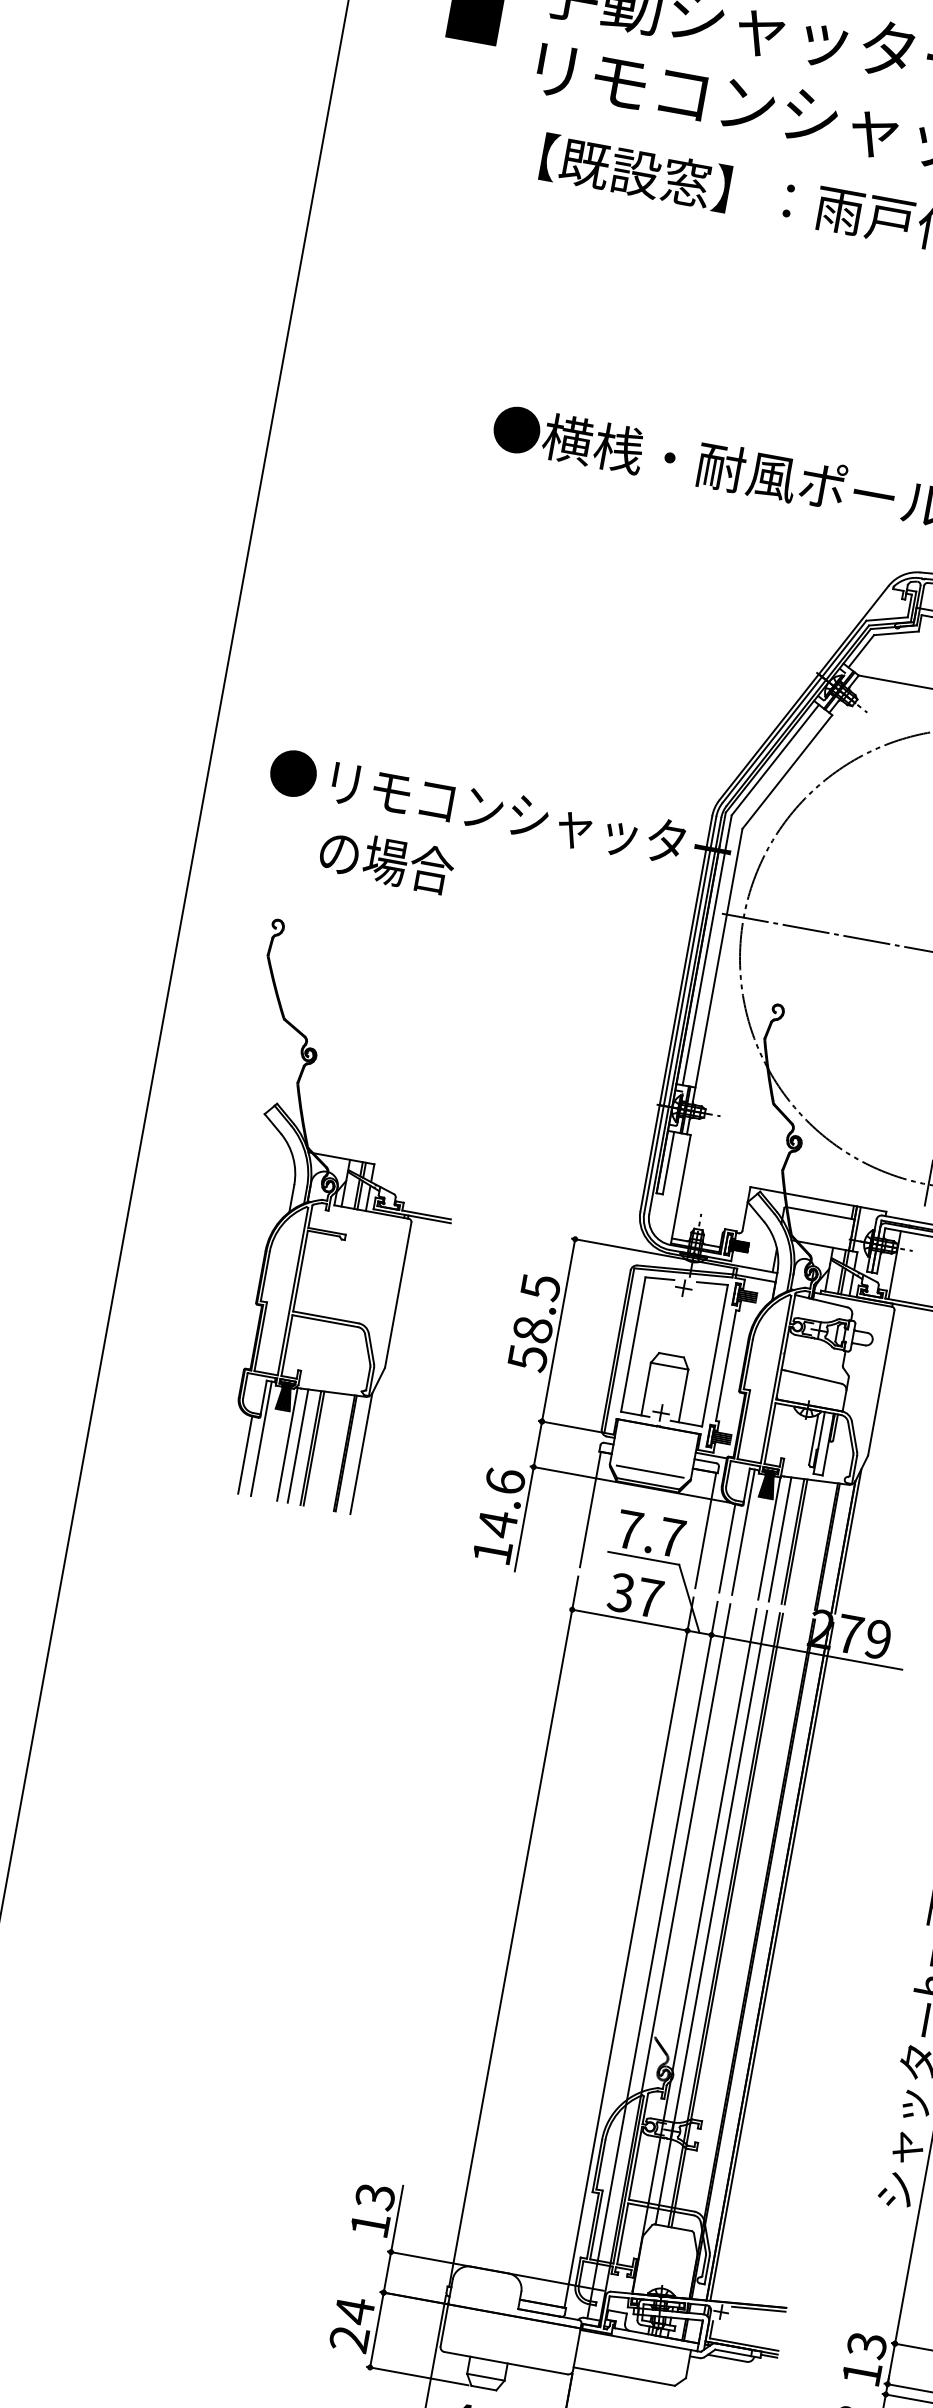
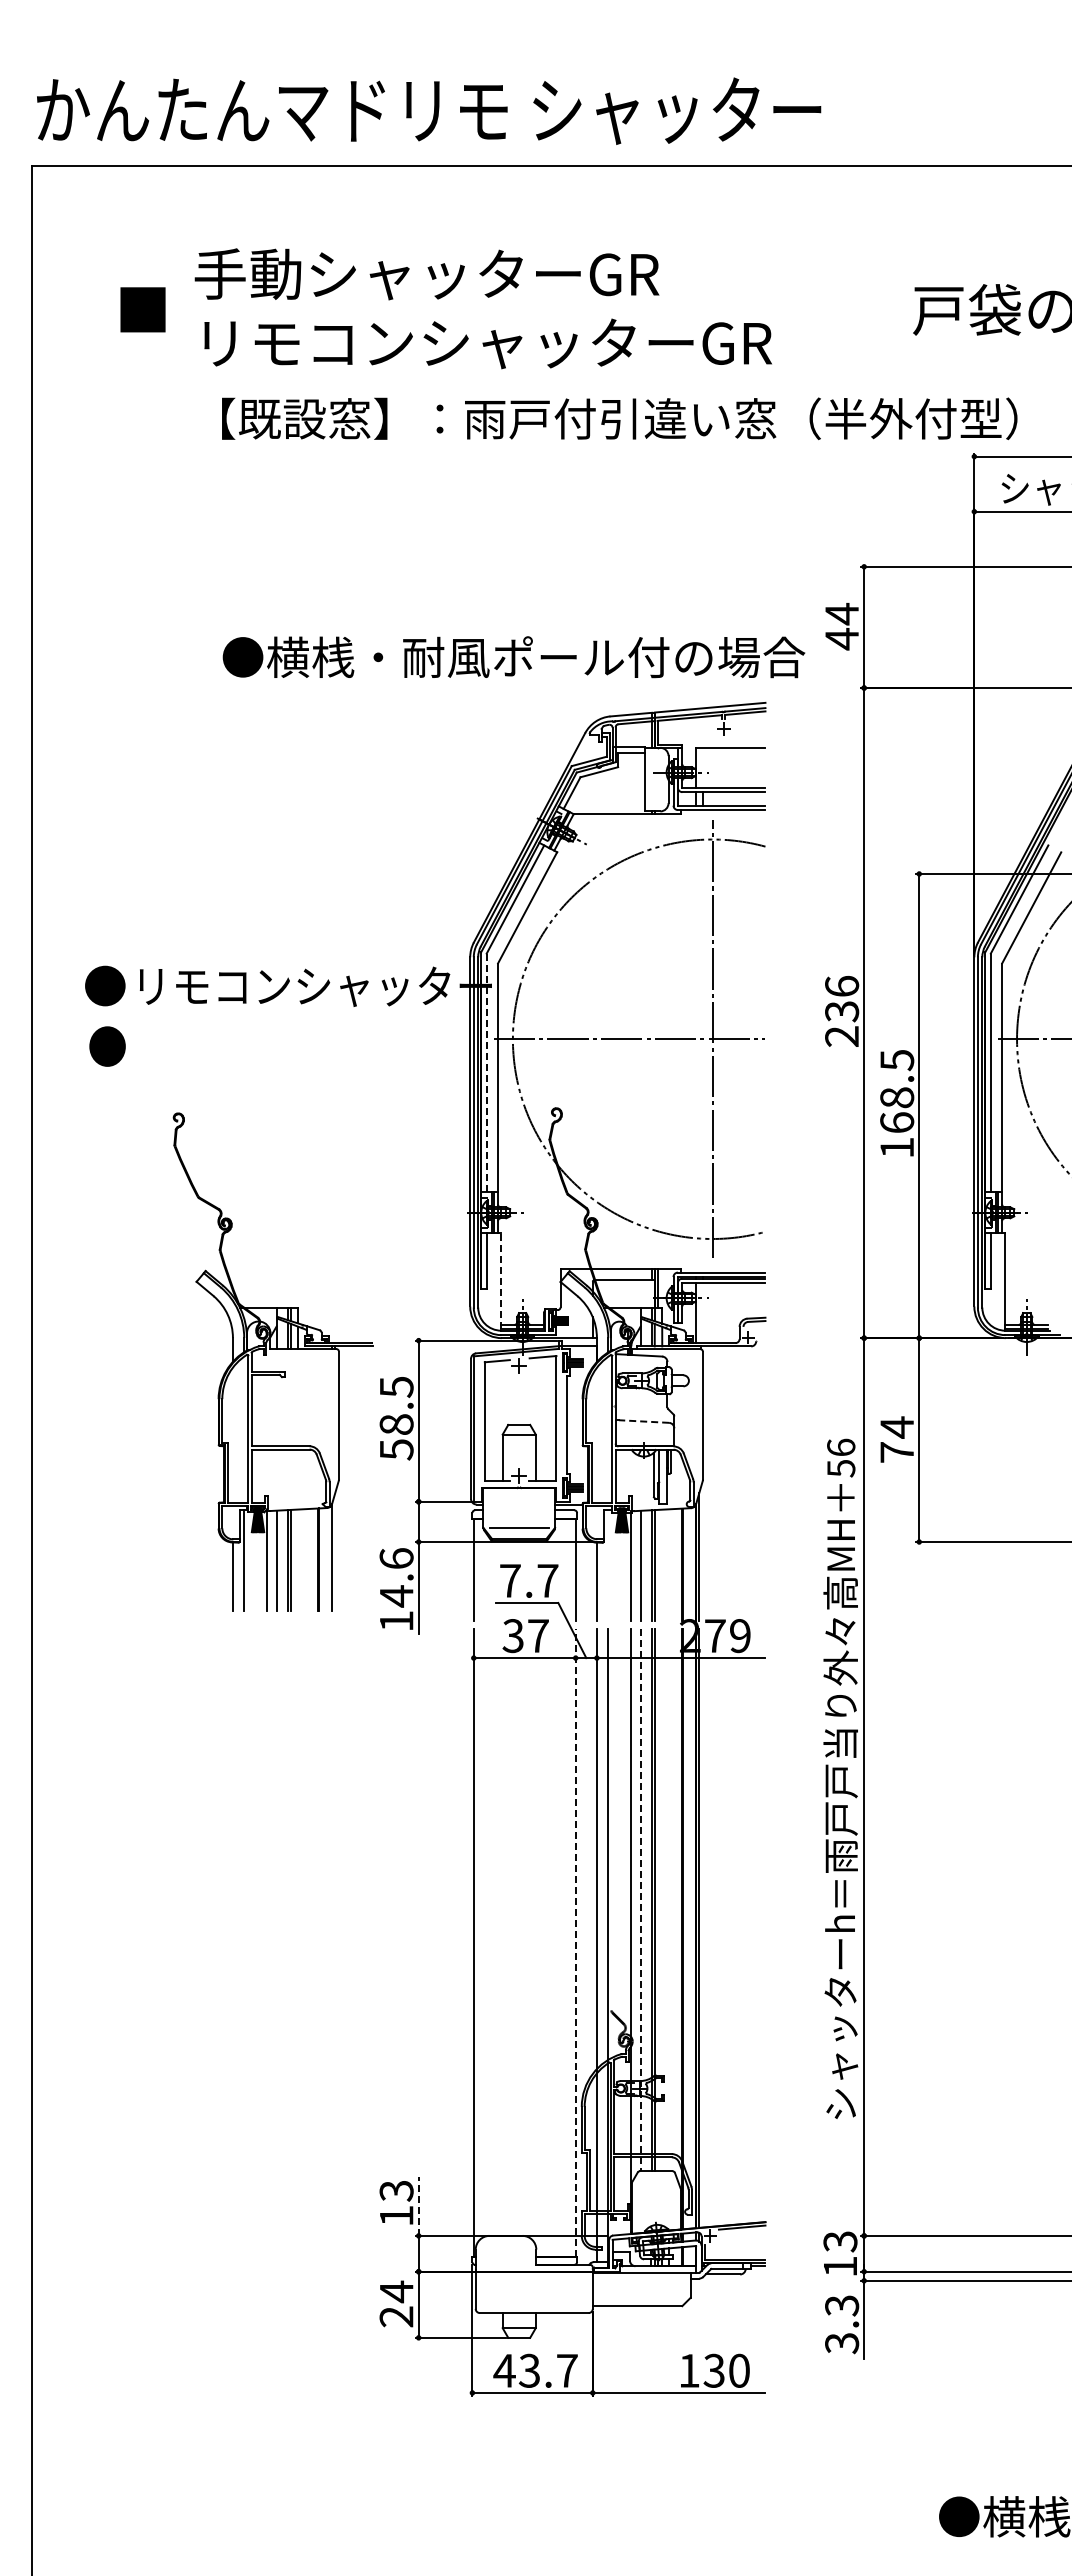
text: (358, 856) -> (173, 1046), の場合 -> ●
line: (706, 950) -> (486, 1073), solid -> dashed
line: (681, 1189) -> (501, 1281), solid -> dashed
part: (334, 1219) -> (272, 1361), moved
line: (812, 1376) -> (643, 1421), solid -> dashed
line: (743, 1531) -> (608, 1564), removed
line: (710, 1918) -> (640, 1900), solid -> dashed
line: (628, 1952) -> (575, 1942), solid -> dashed
line: (396, 2218) -> (418, 2206), solid -> dashed

